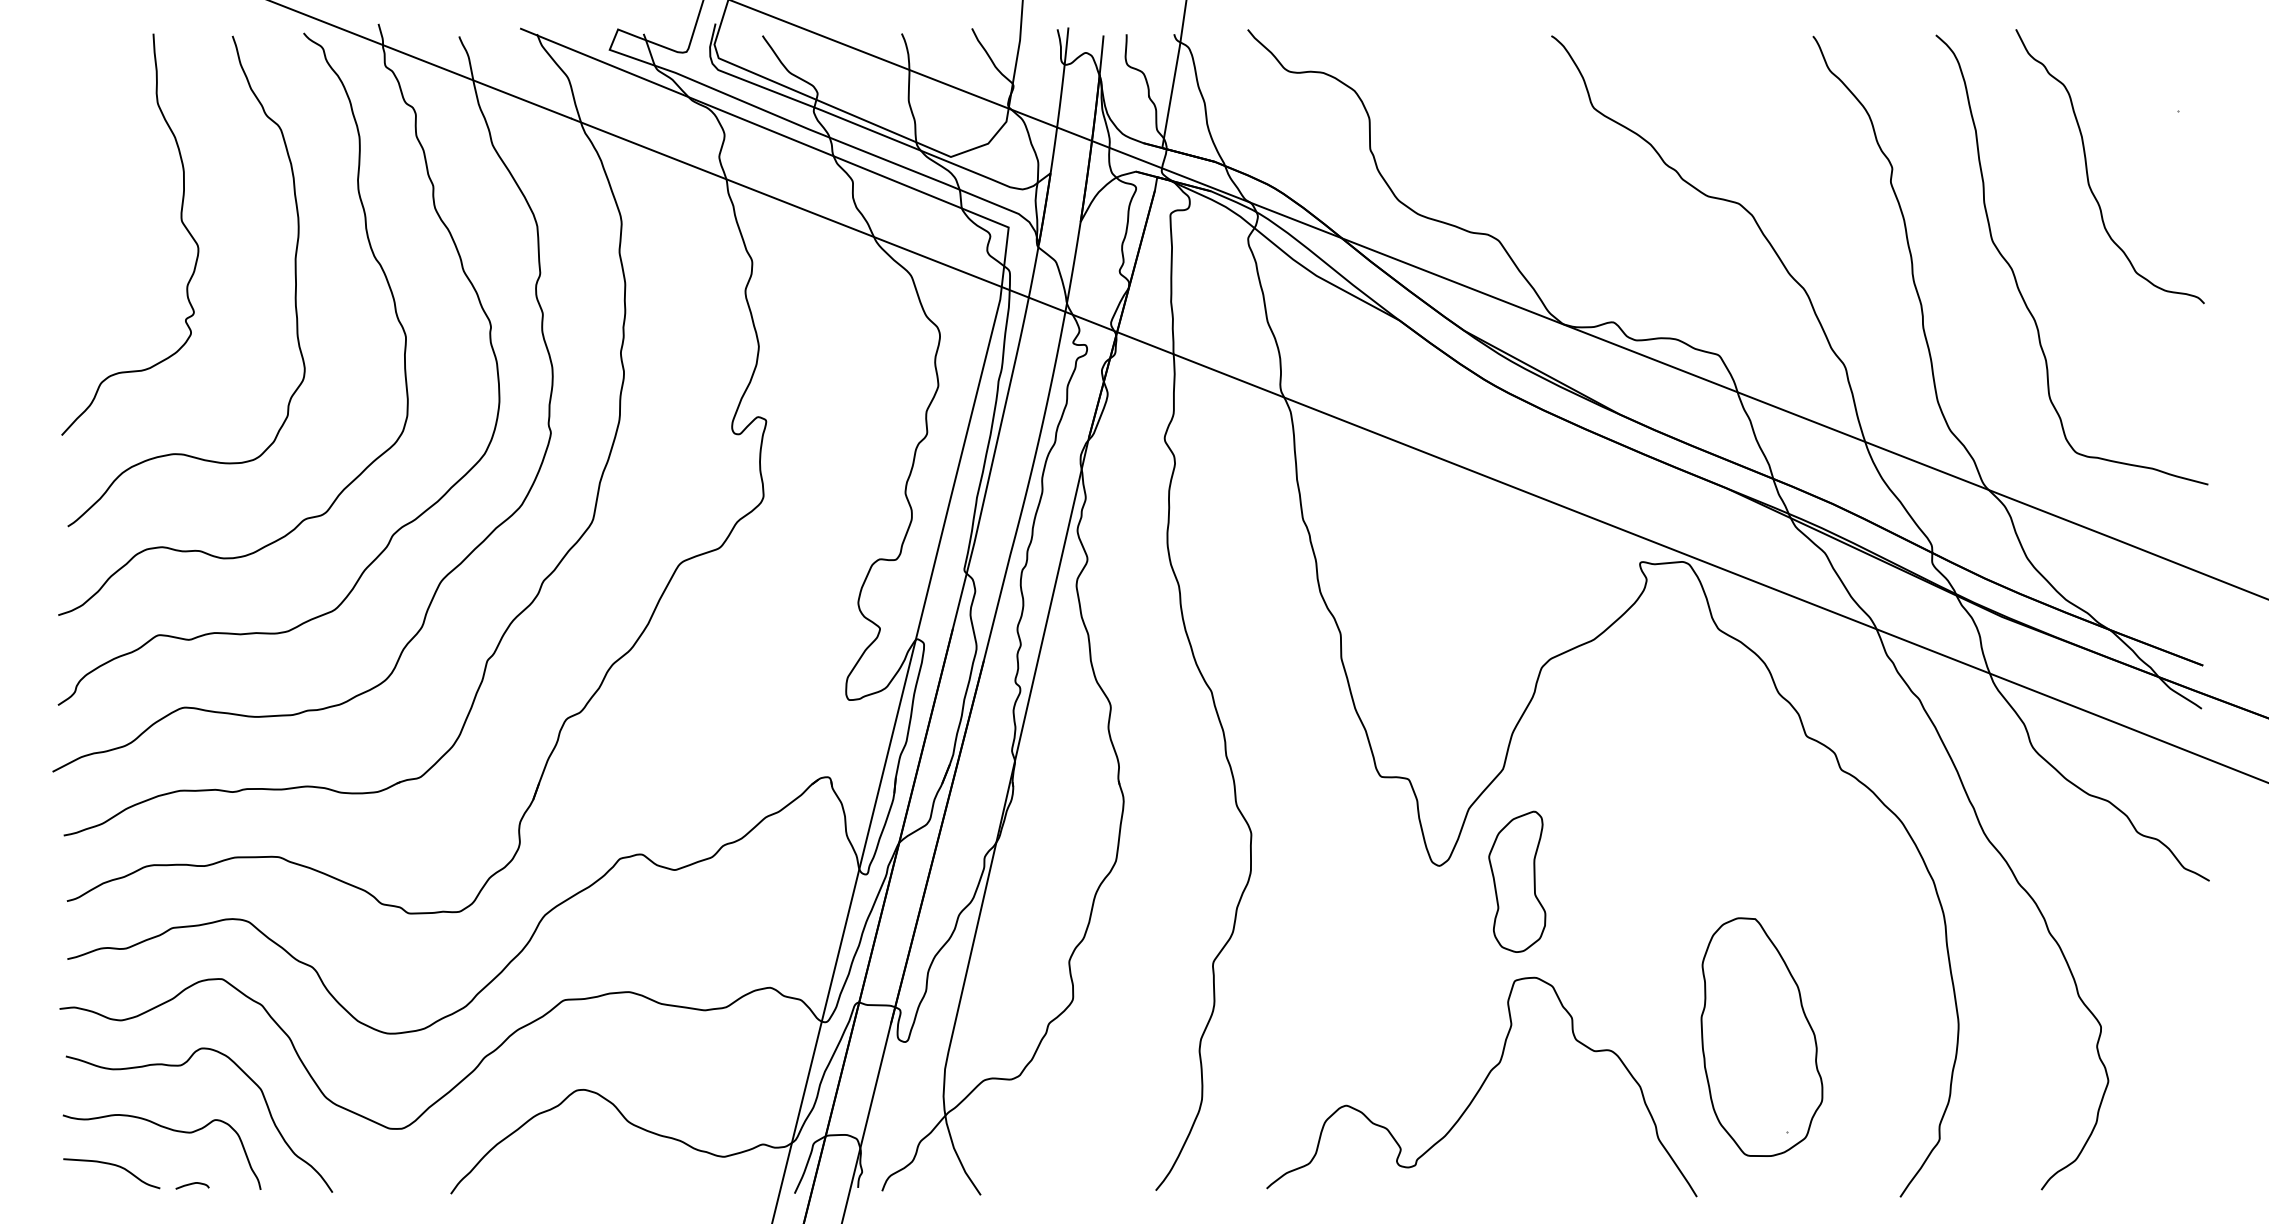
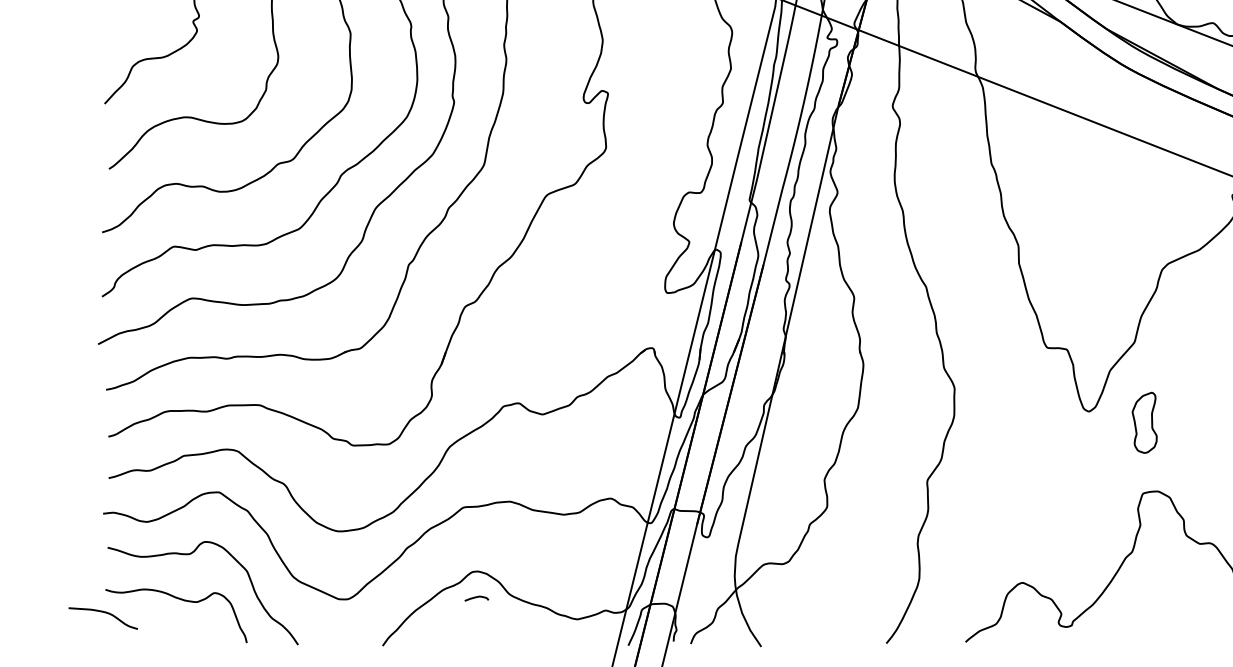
part: (1517, 881) -> (1144, 422), size x0.6
curve: (111, 1165) -> (103, 612), moved
curve: (192, 1184) -> (476, 597), moved

